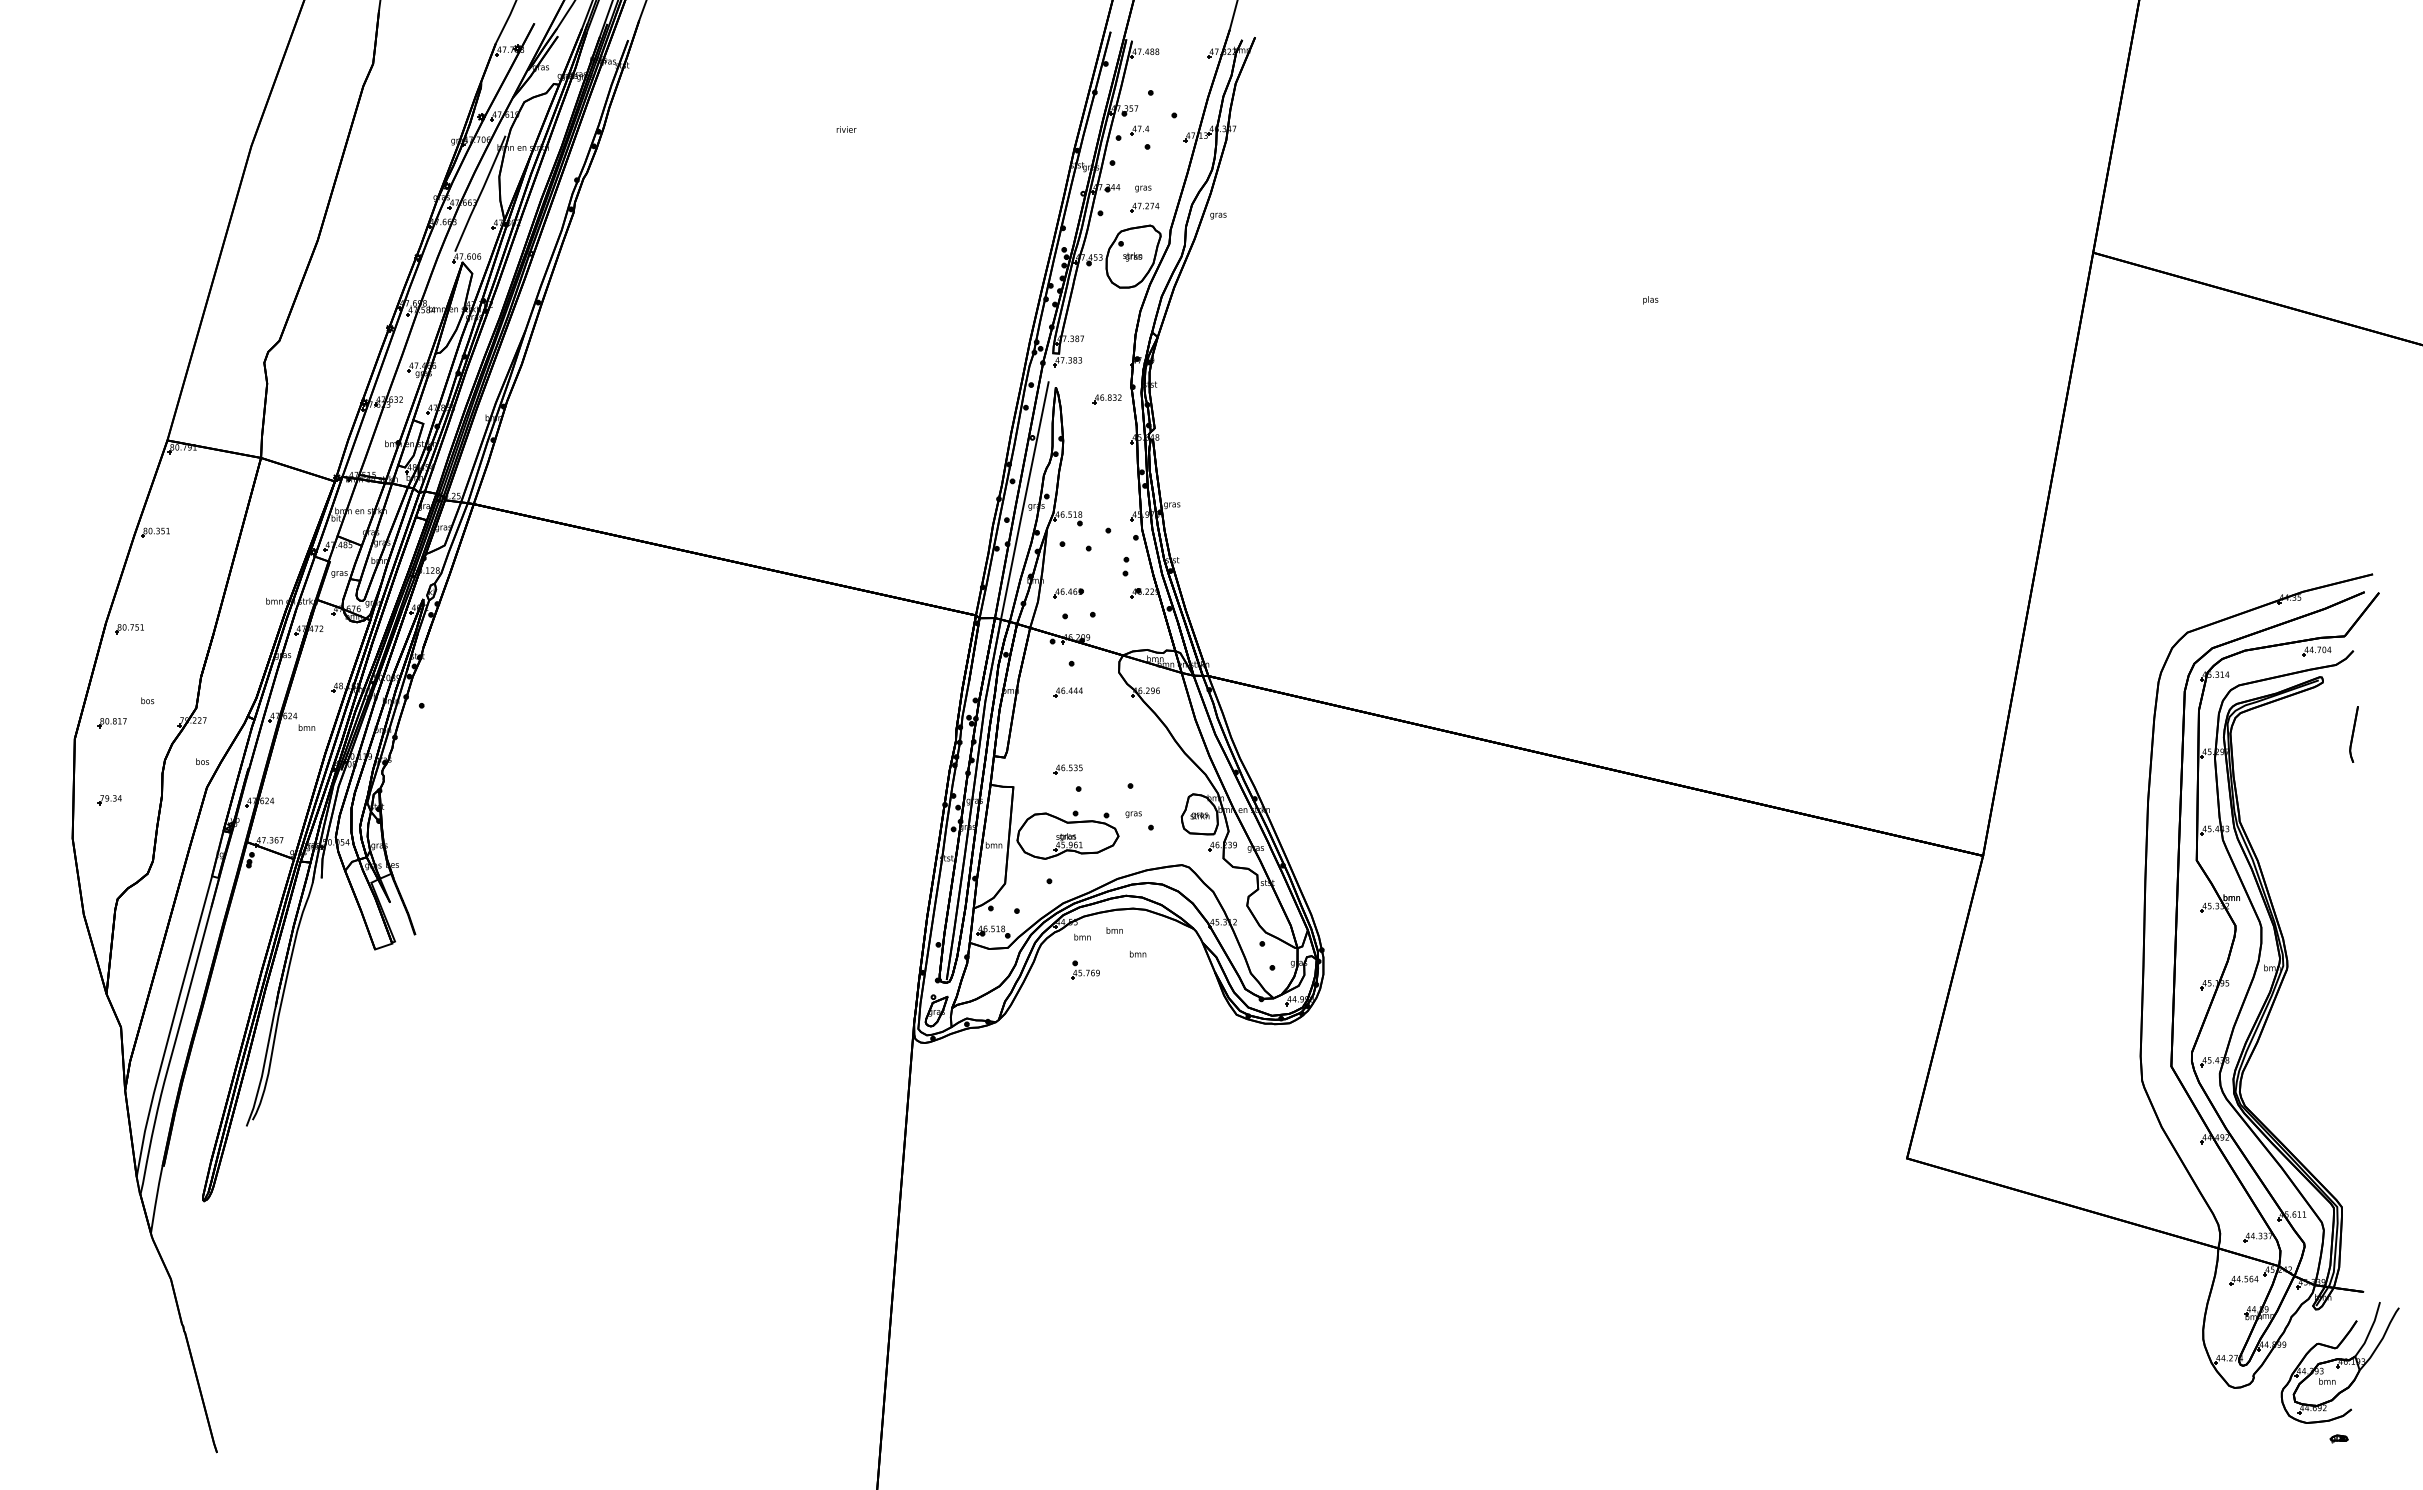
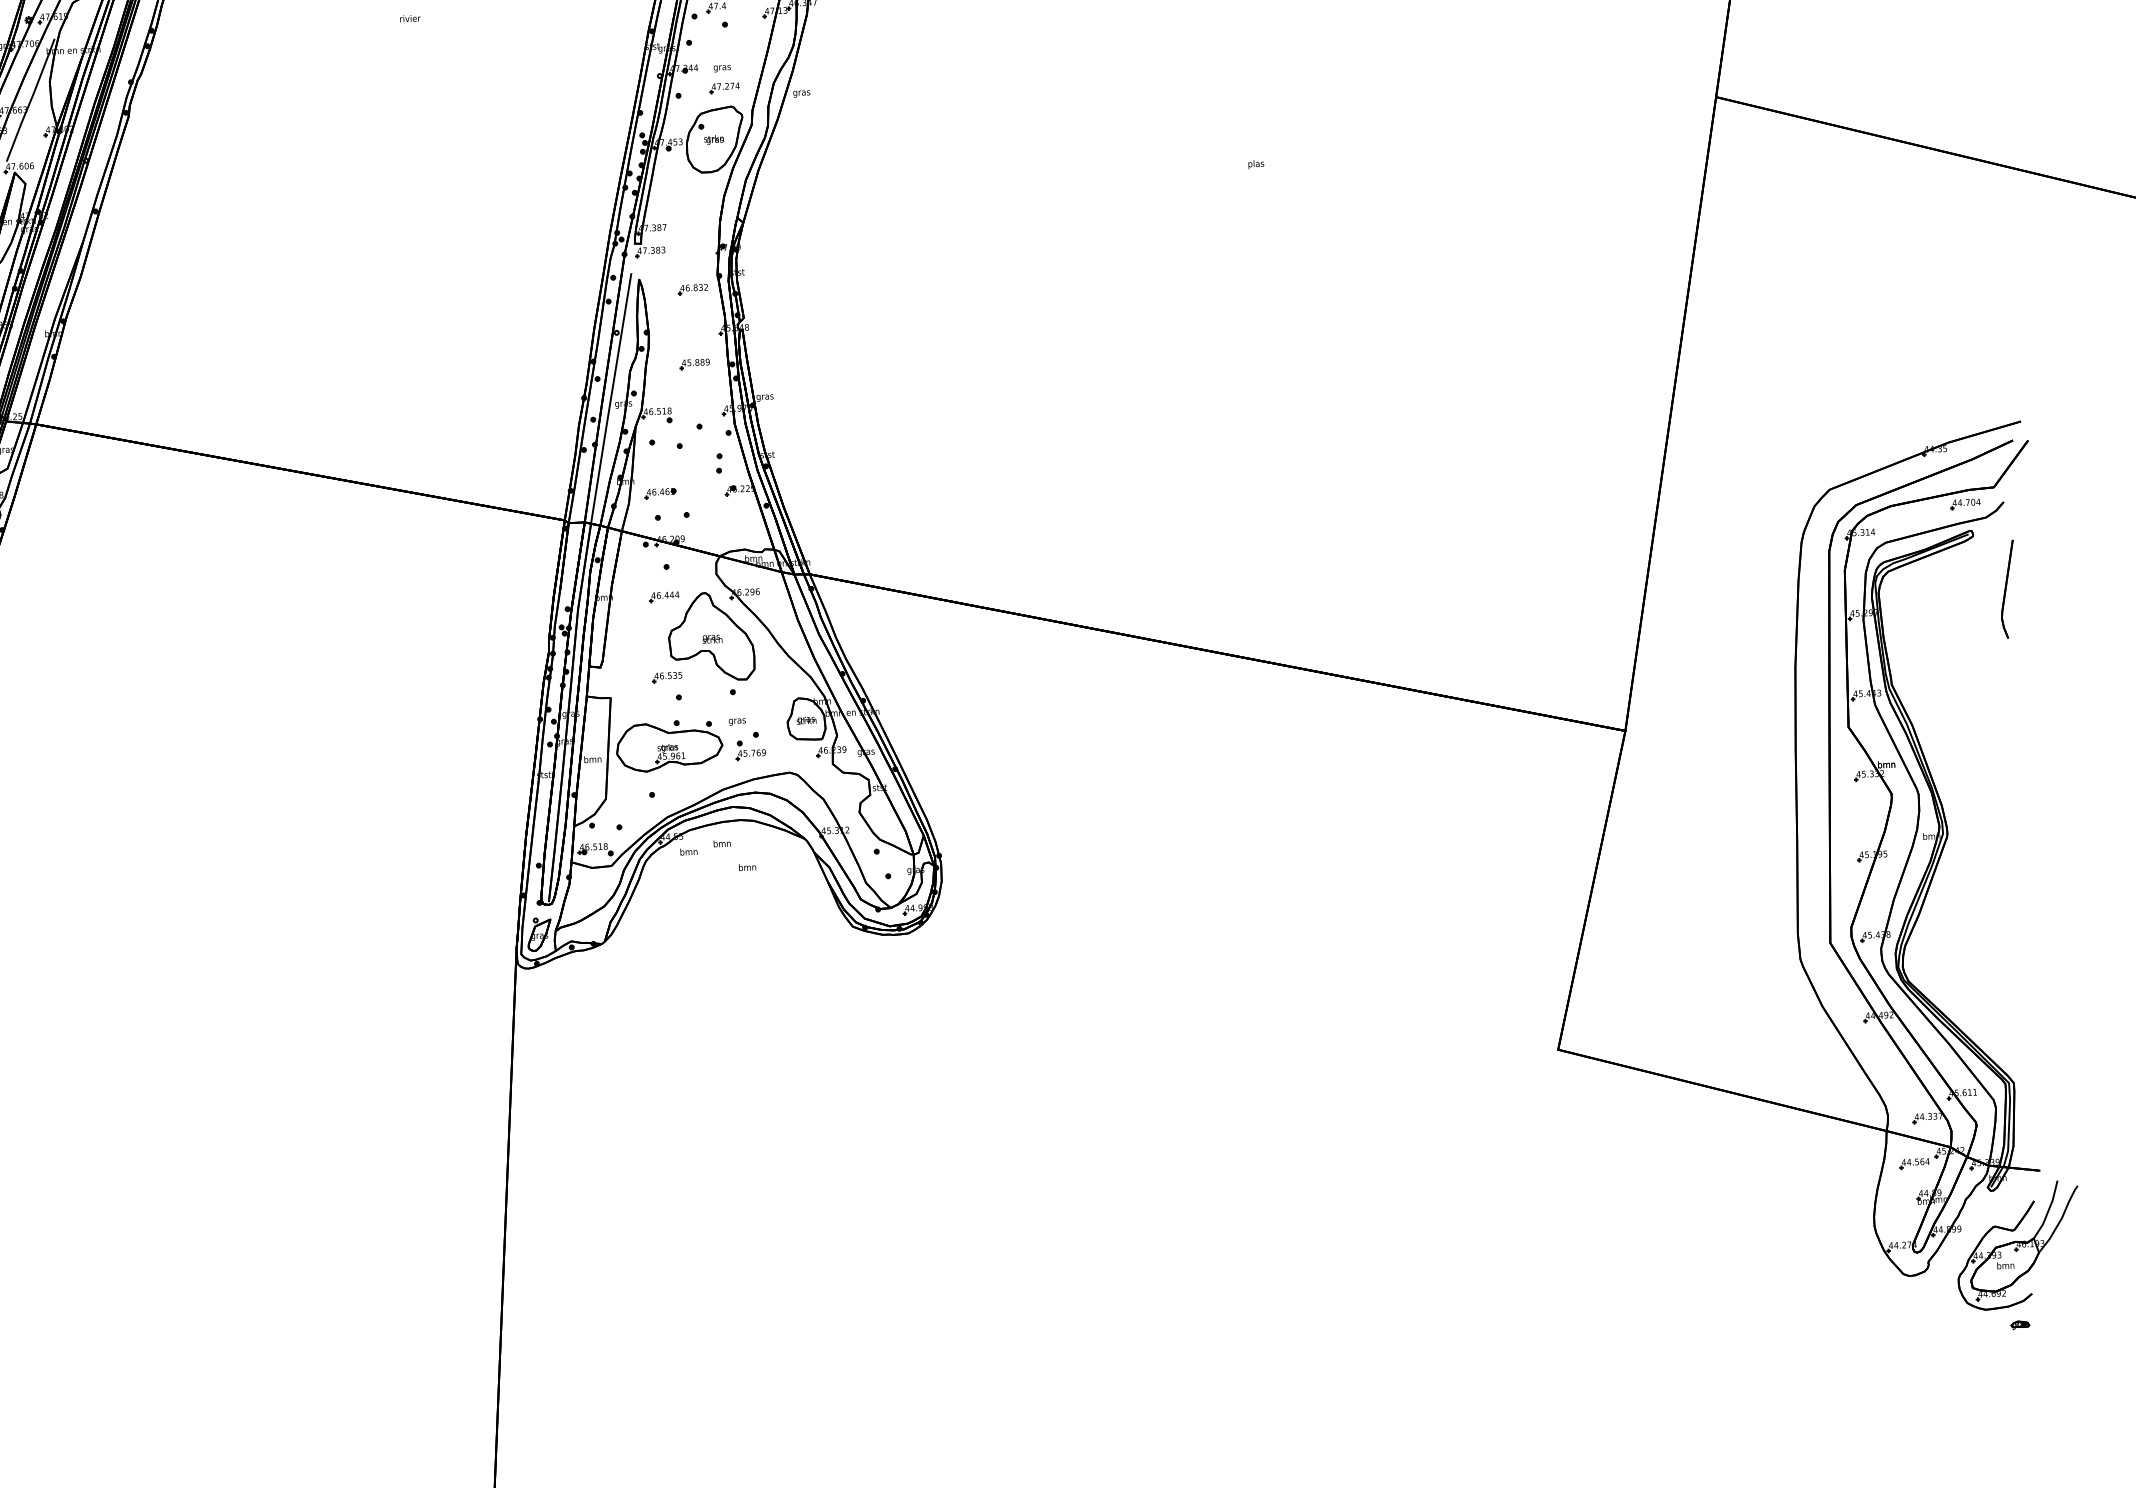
part: (1105, 471) -> (694, 365), added
part: (1111, 732) -> (710, 637), added
part: (2353, 734) -> (2007, 589), size x1.67
part: (1085, 969) -> (750, 749), moved

